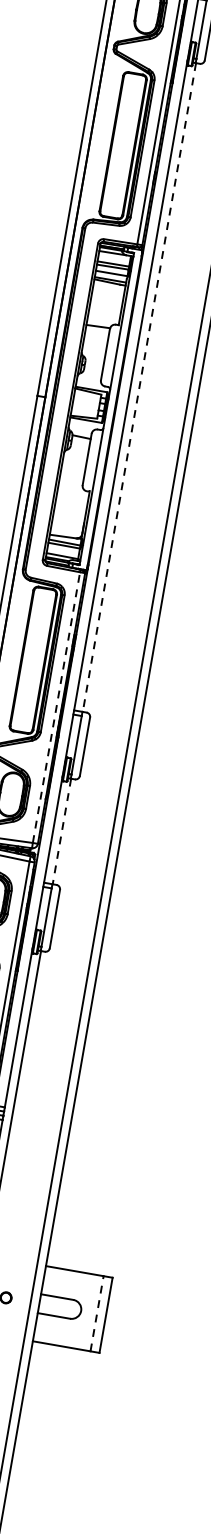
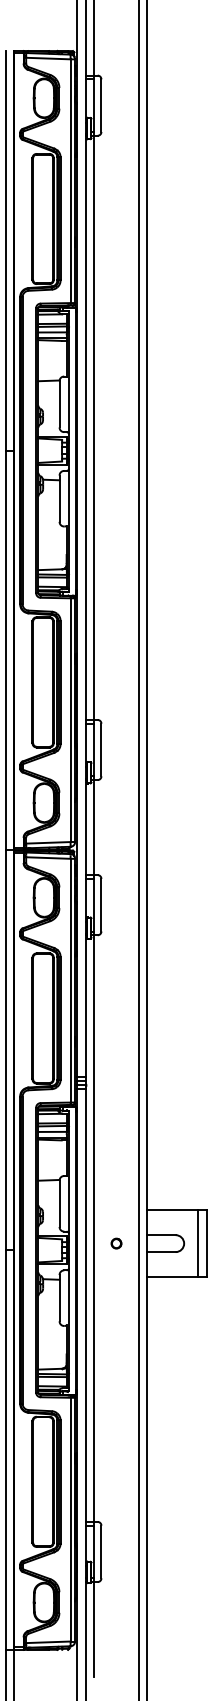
line: (139, 388) -> (94, 428), dashed -> solid
line: (56, 707) -> (70, 720), dashed -> solid
line: (62, 831) -> (94, 827), dashed -> solid
line: (97, 1313) -> (198, 1243), dashed -> solid

